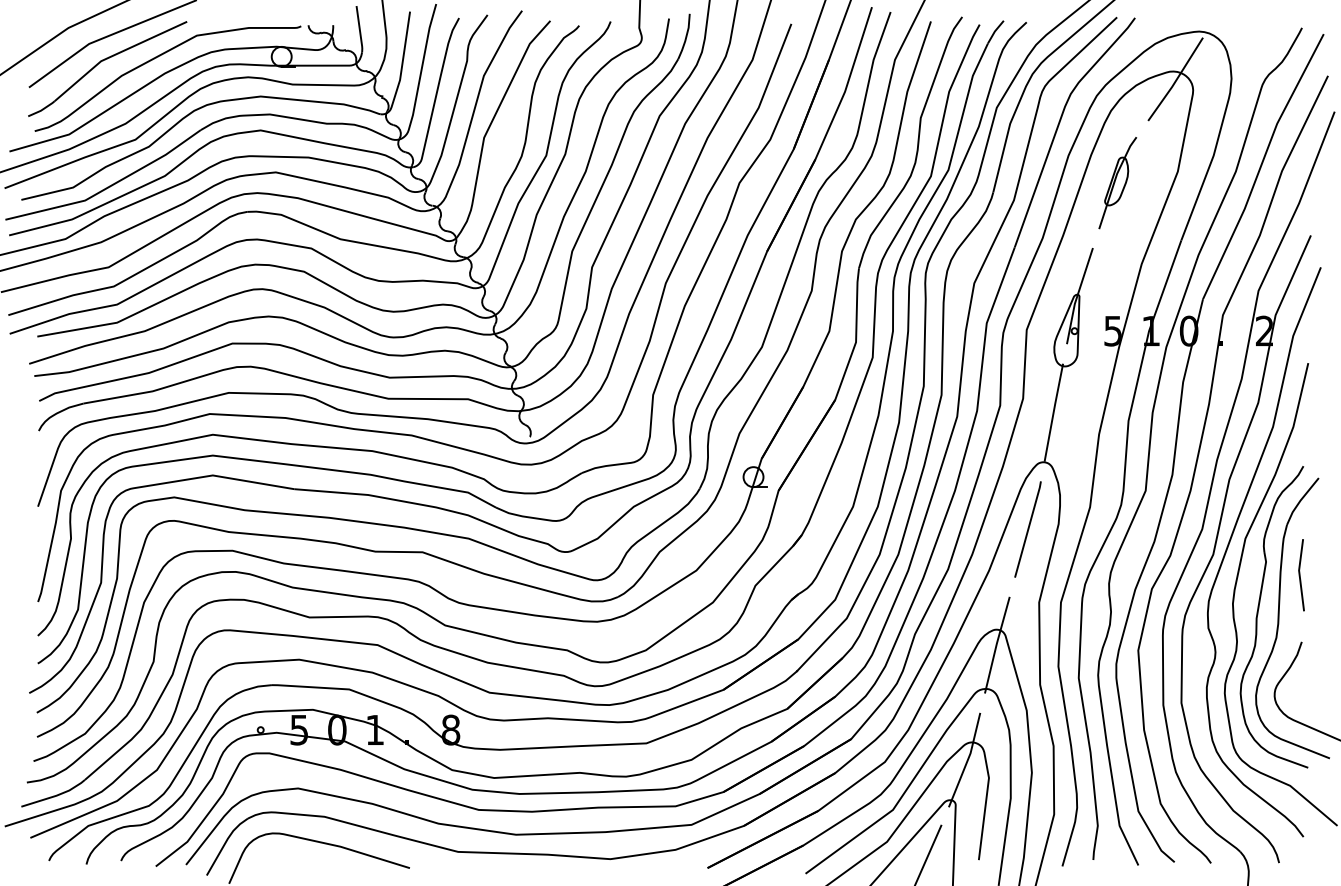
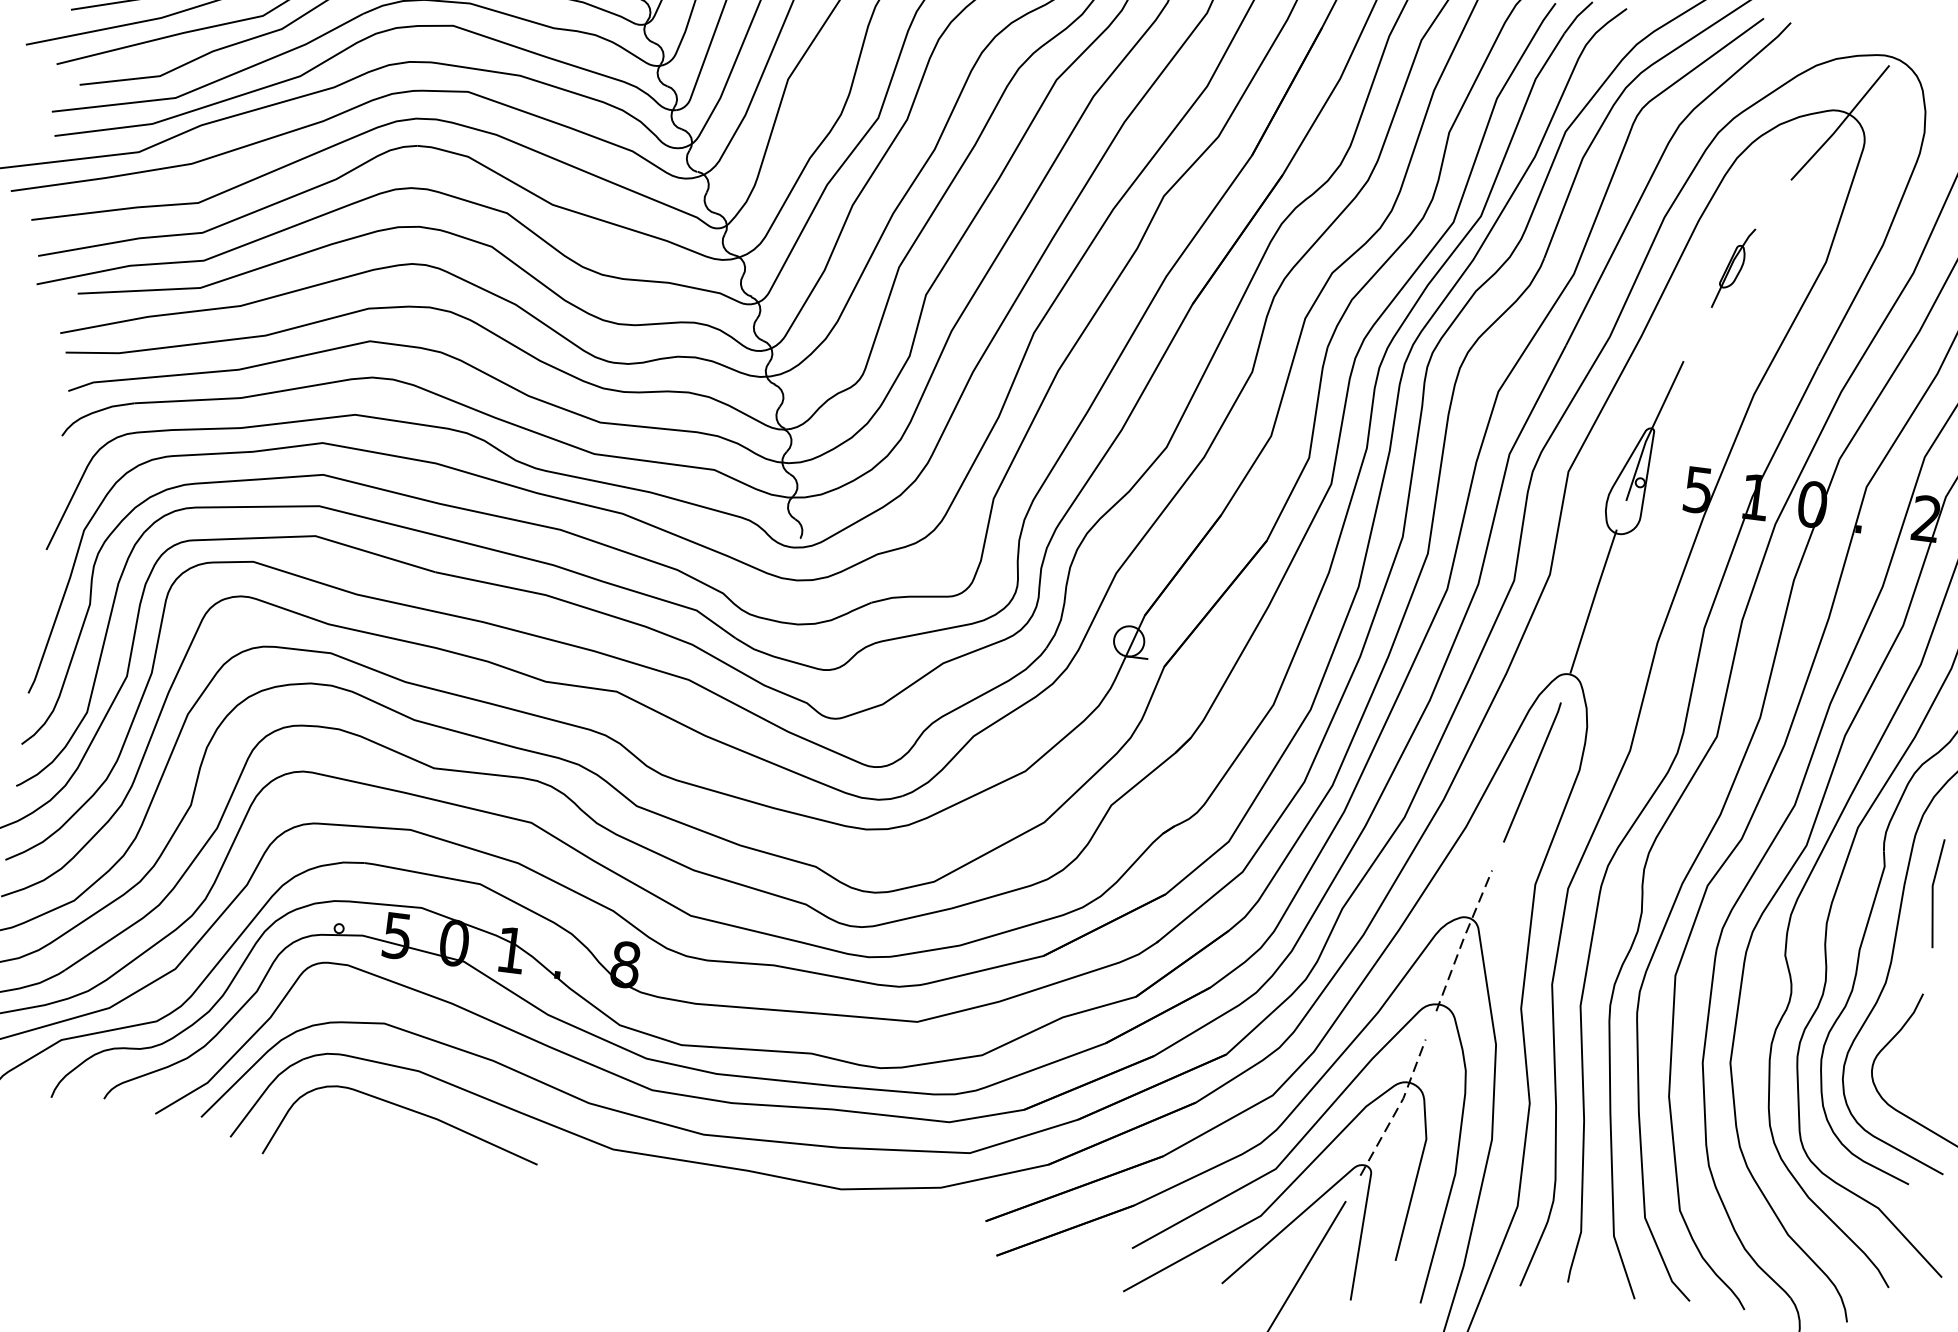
part: (1117, 183) -> (1732, 268), size x0.6
line: (996, 644) -> (1463, 939), solid -> dashed
line: (967, 760) -> (1397, 1108), solid -> dashed

